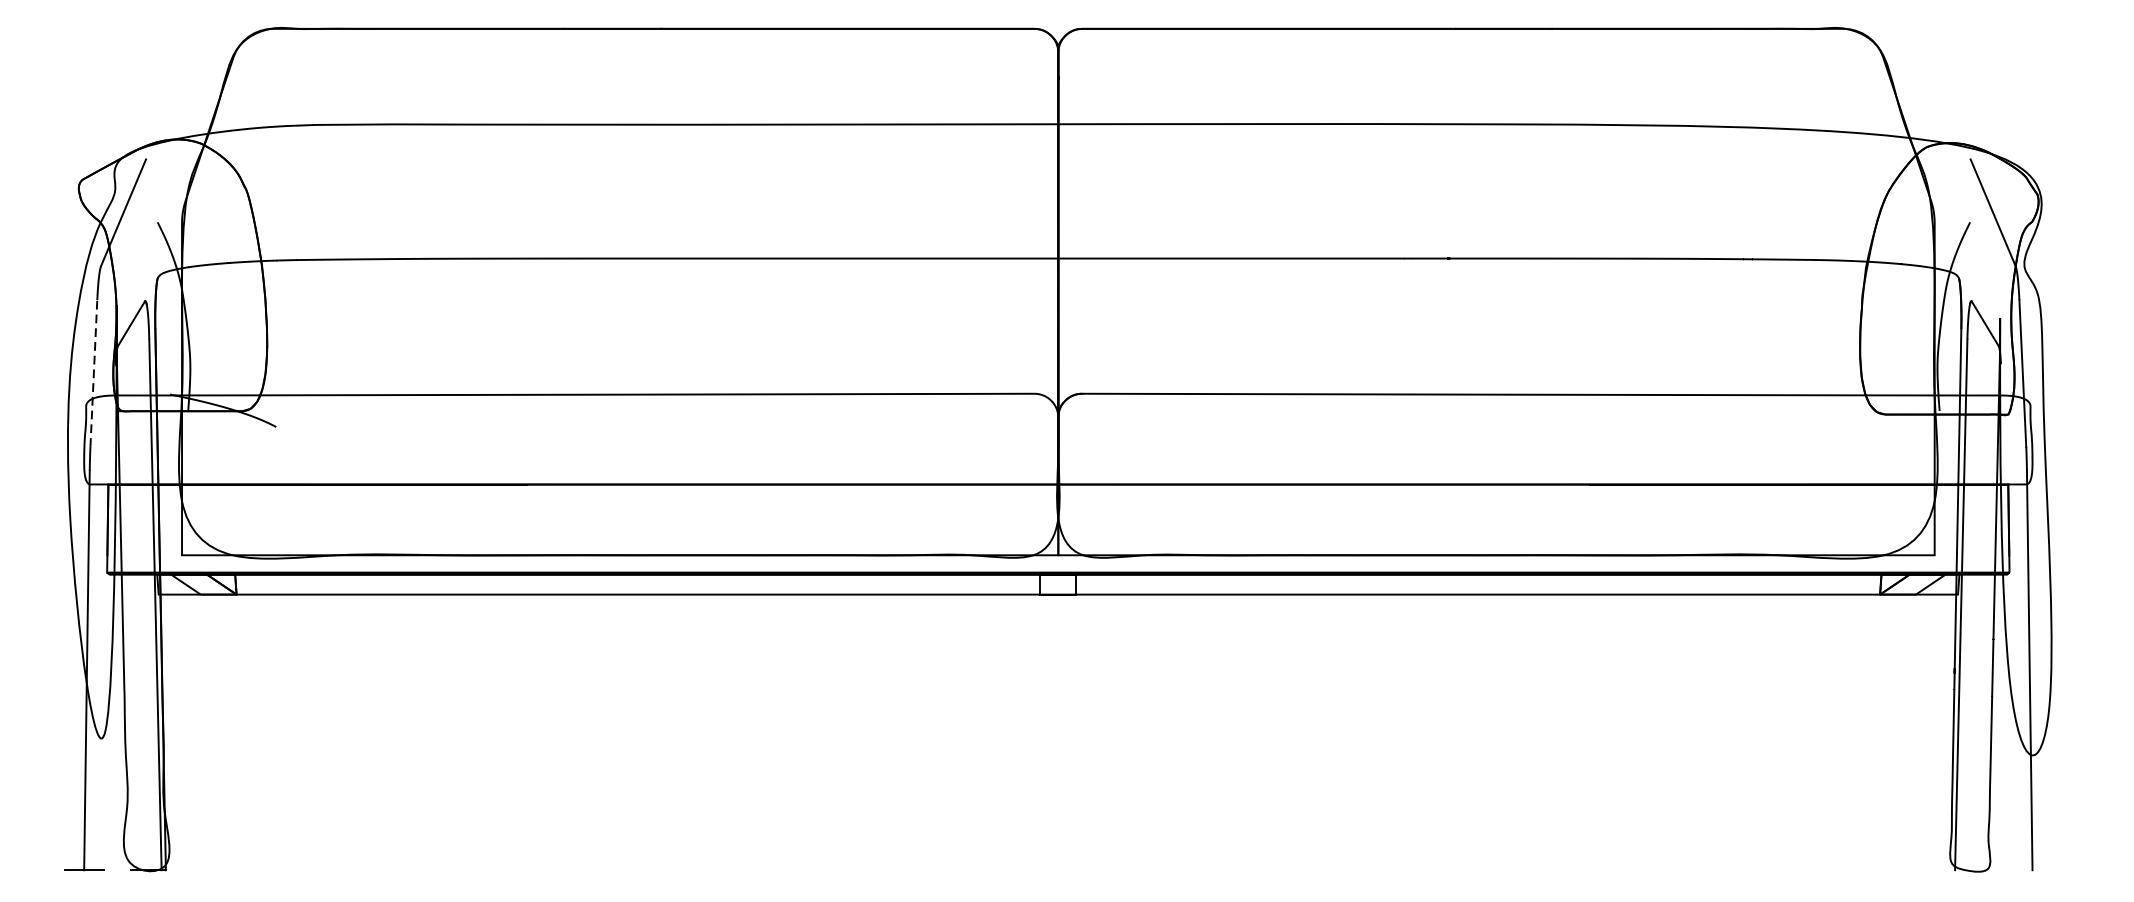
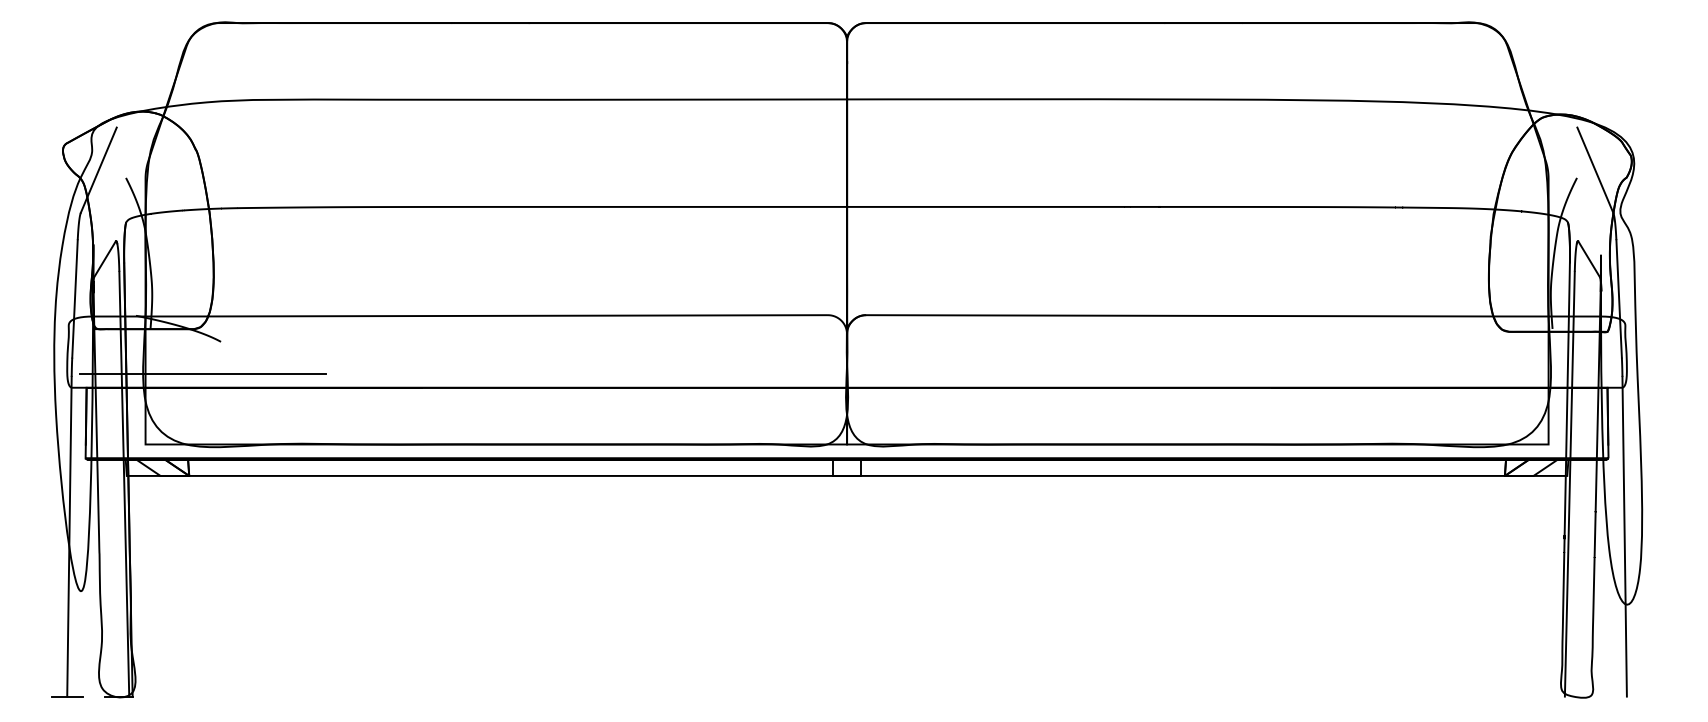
line: (94, 372) -> (75, 298), dashed -> solid
line: (254, 466) -> (203, 373), added

